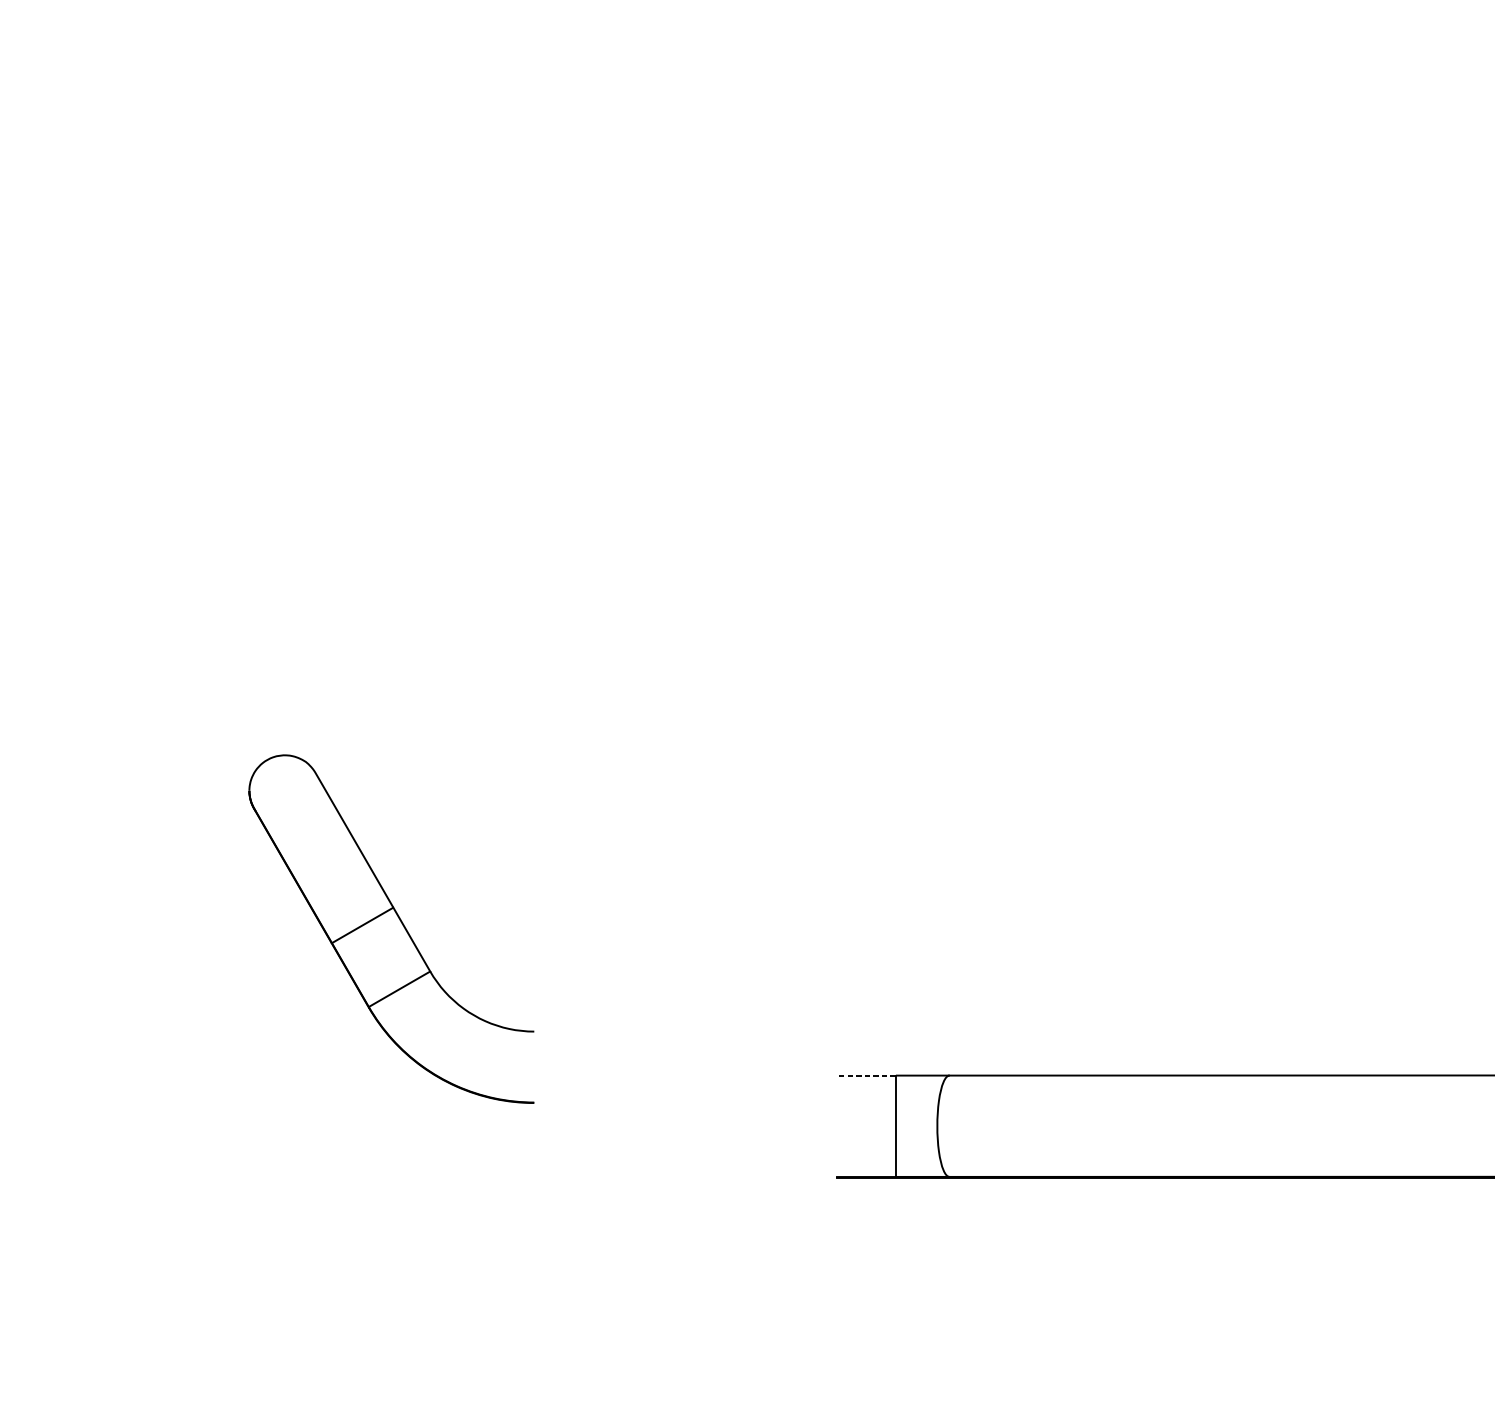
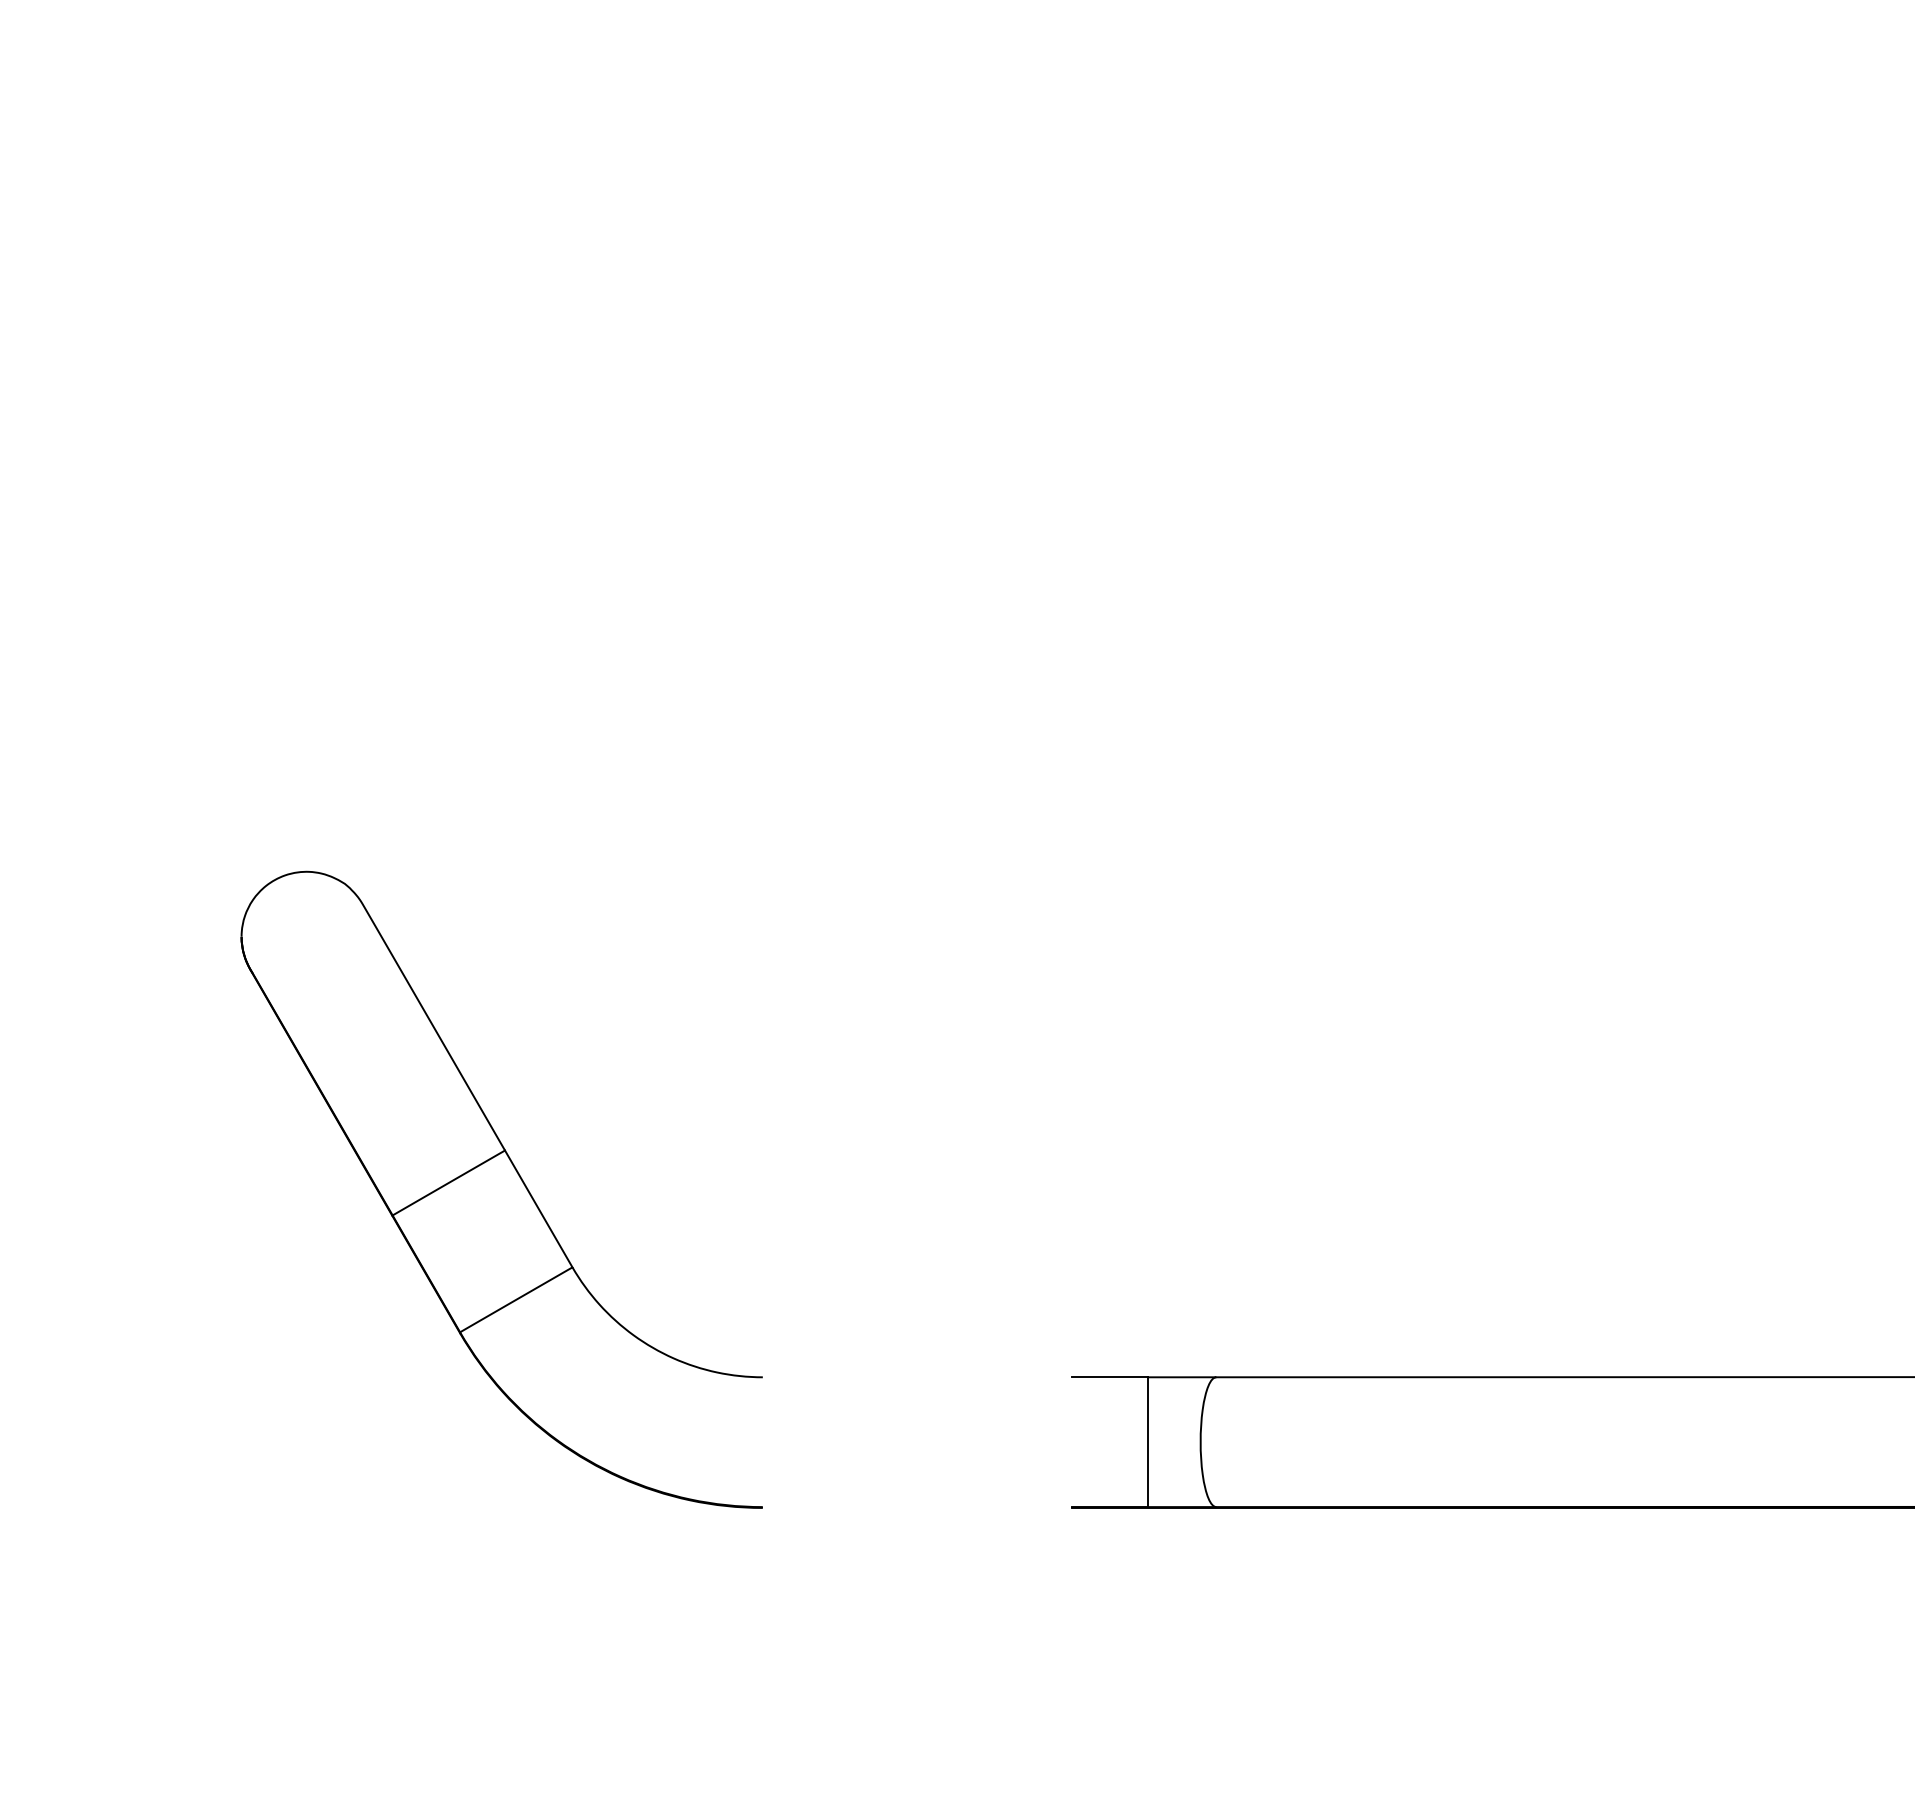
part: (391, 928) -> (501, 1189), size x1.43
line: (866, 1075) -> (1109, 1377), dashed -> solid

